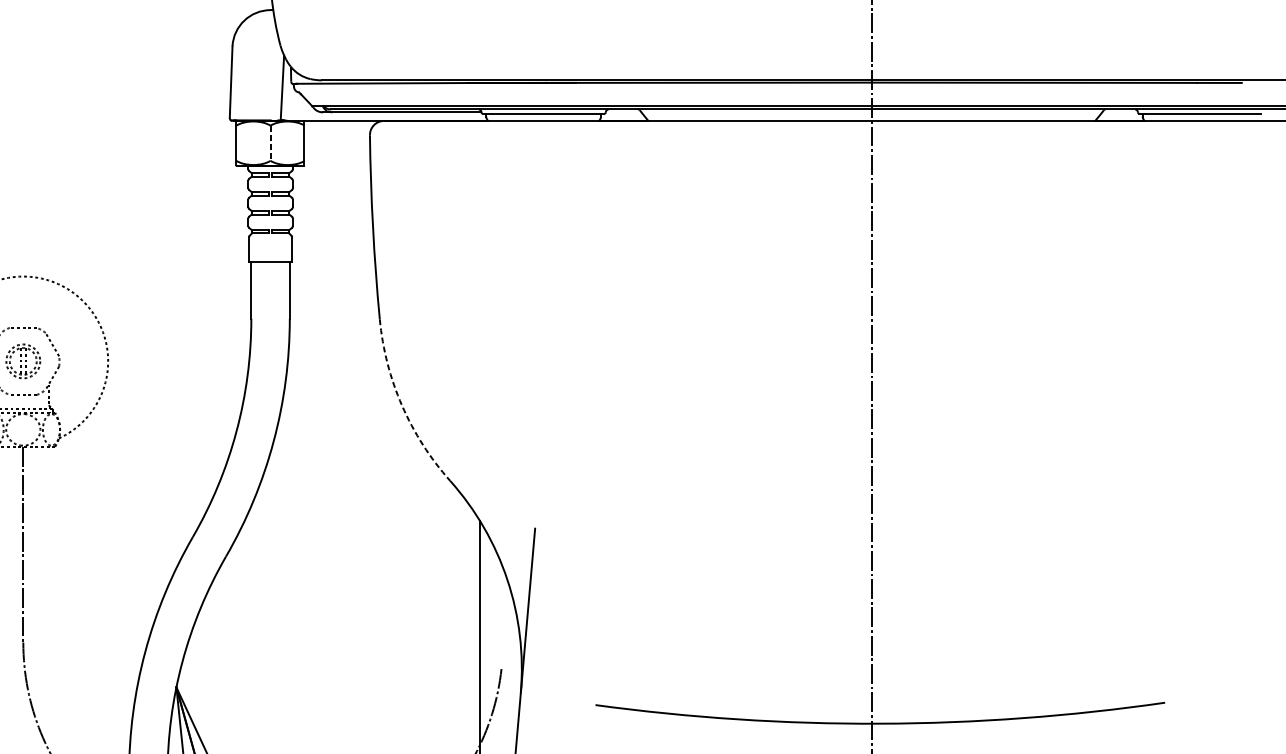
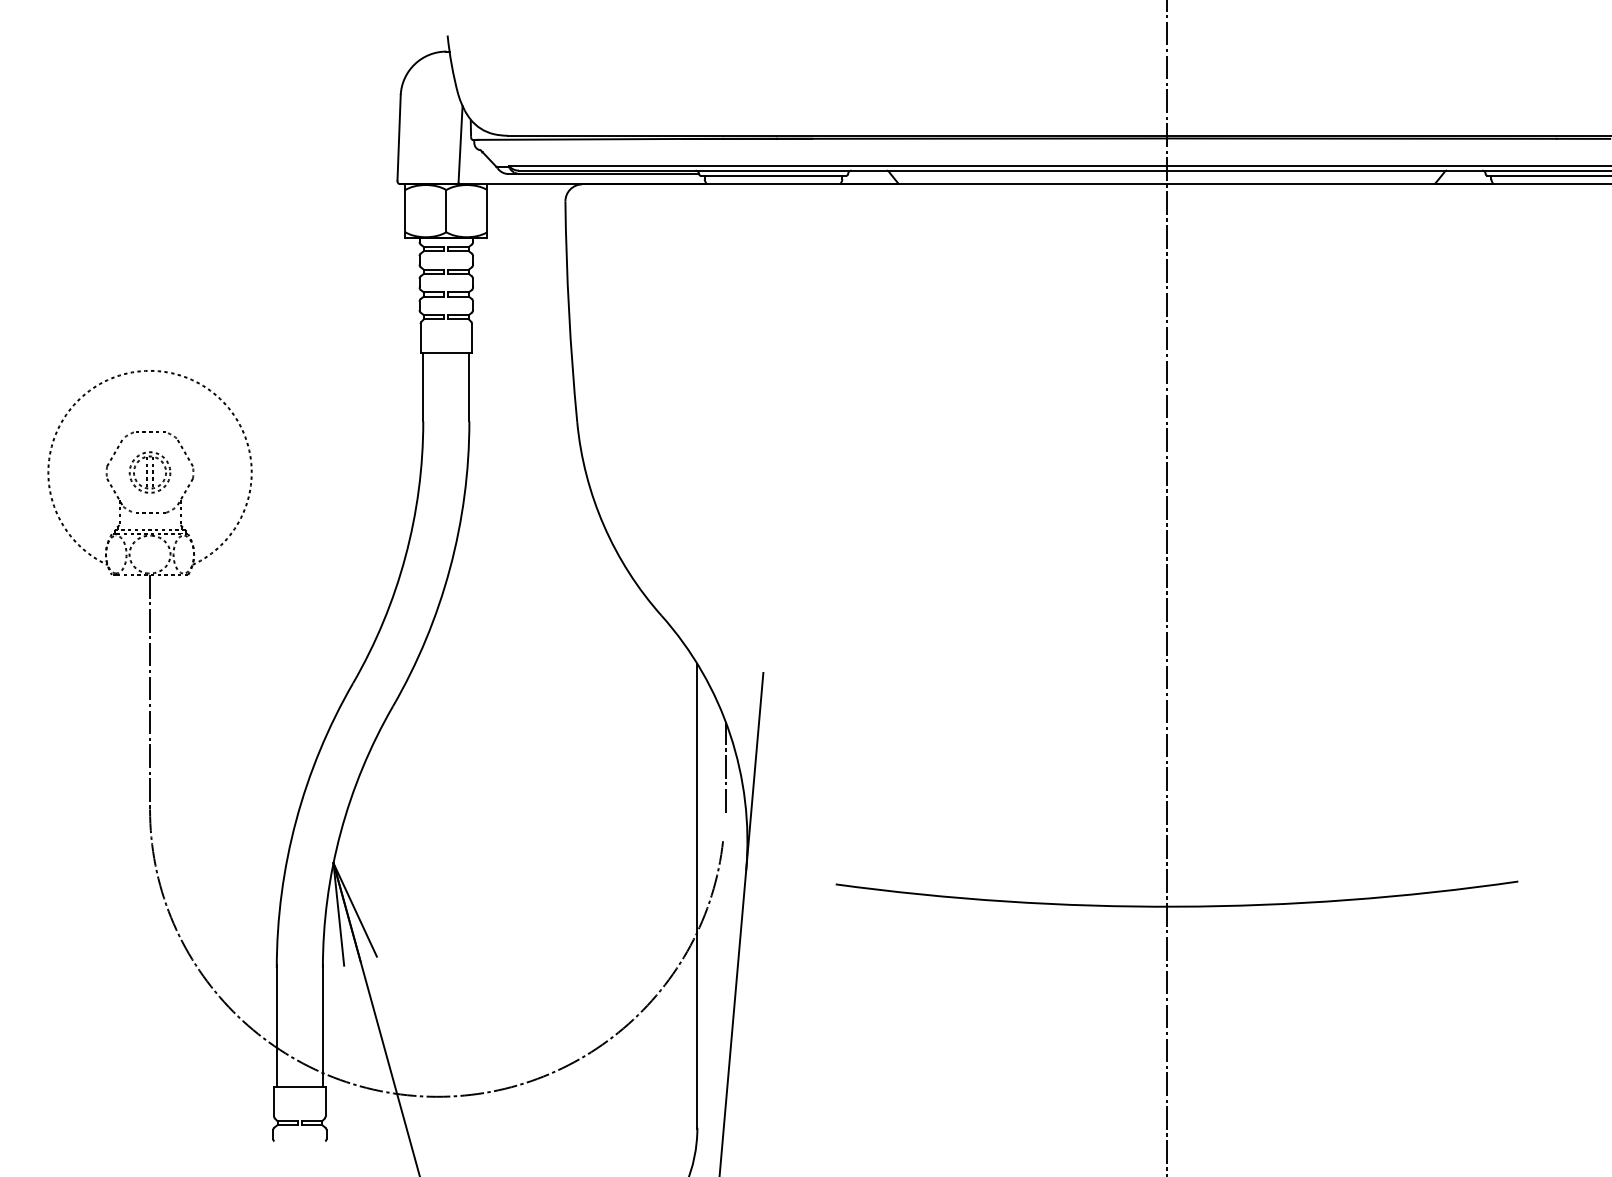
line: (270, 143) -> (446, 211), dashed -> solid
arc: (401, 405) -> (603, 525), dashed -> solid
line: (504, 607) -> (726, 767), added

